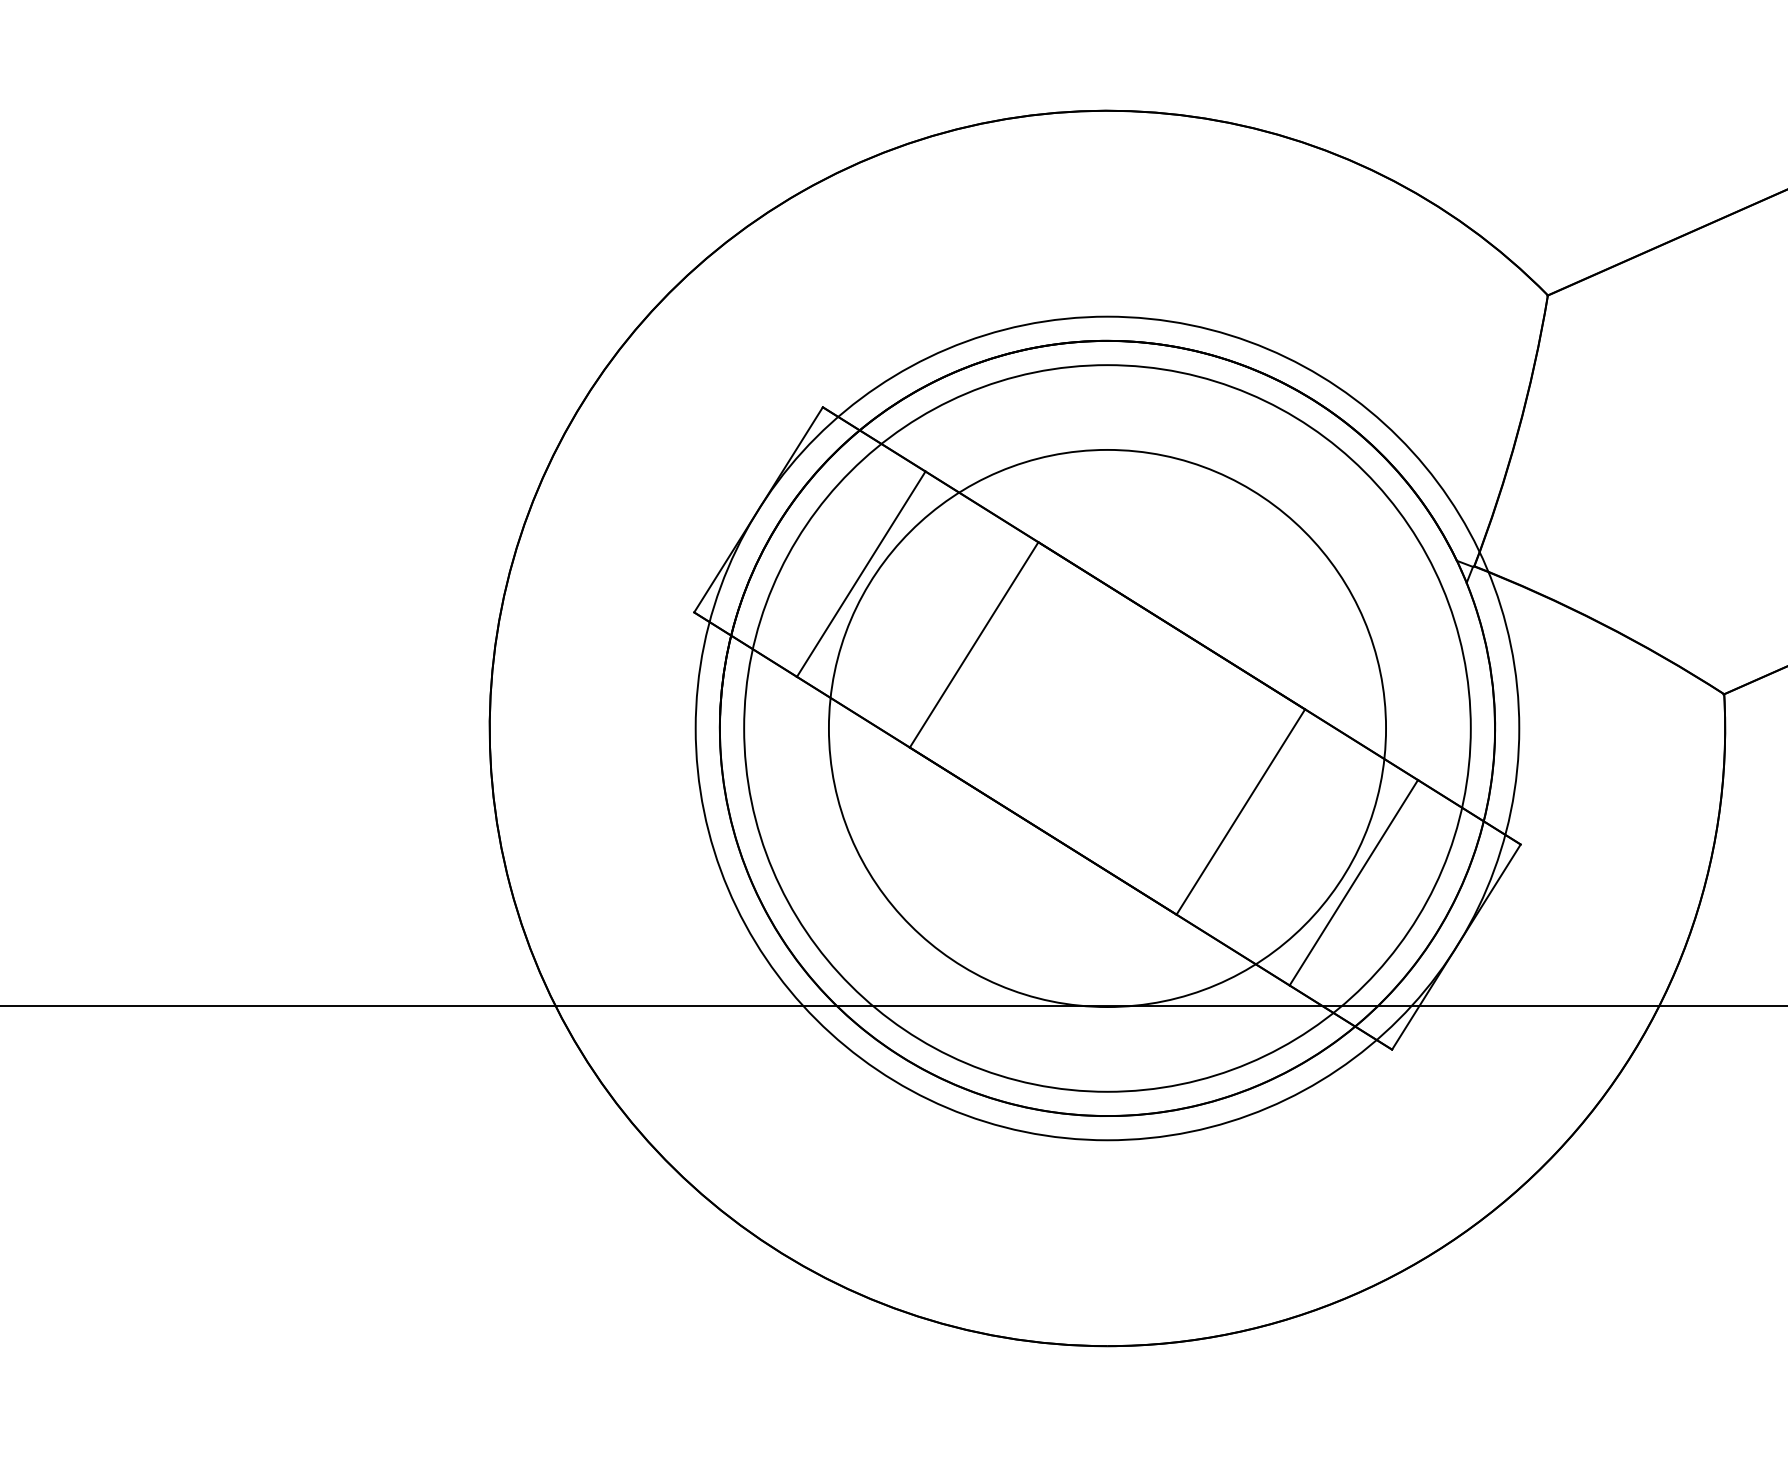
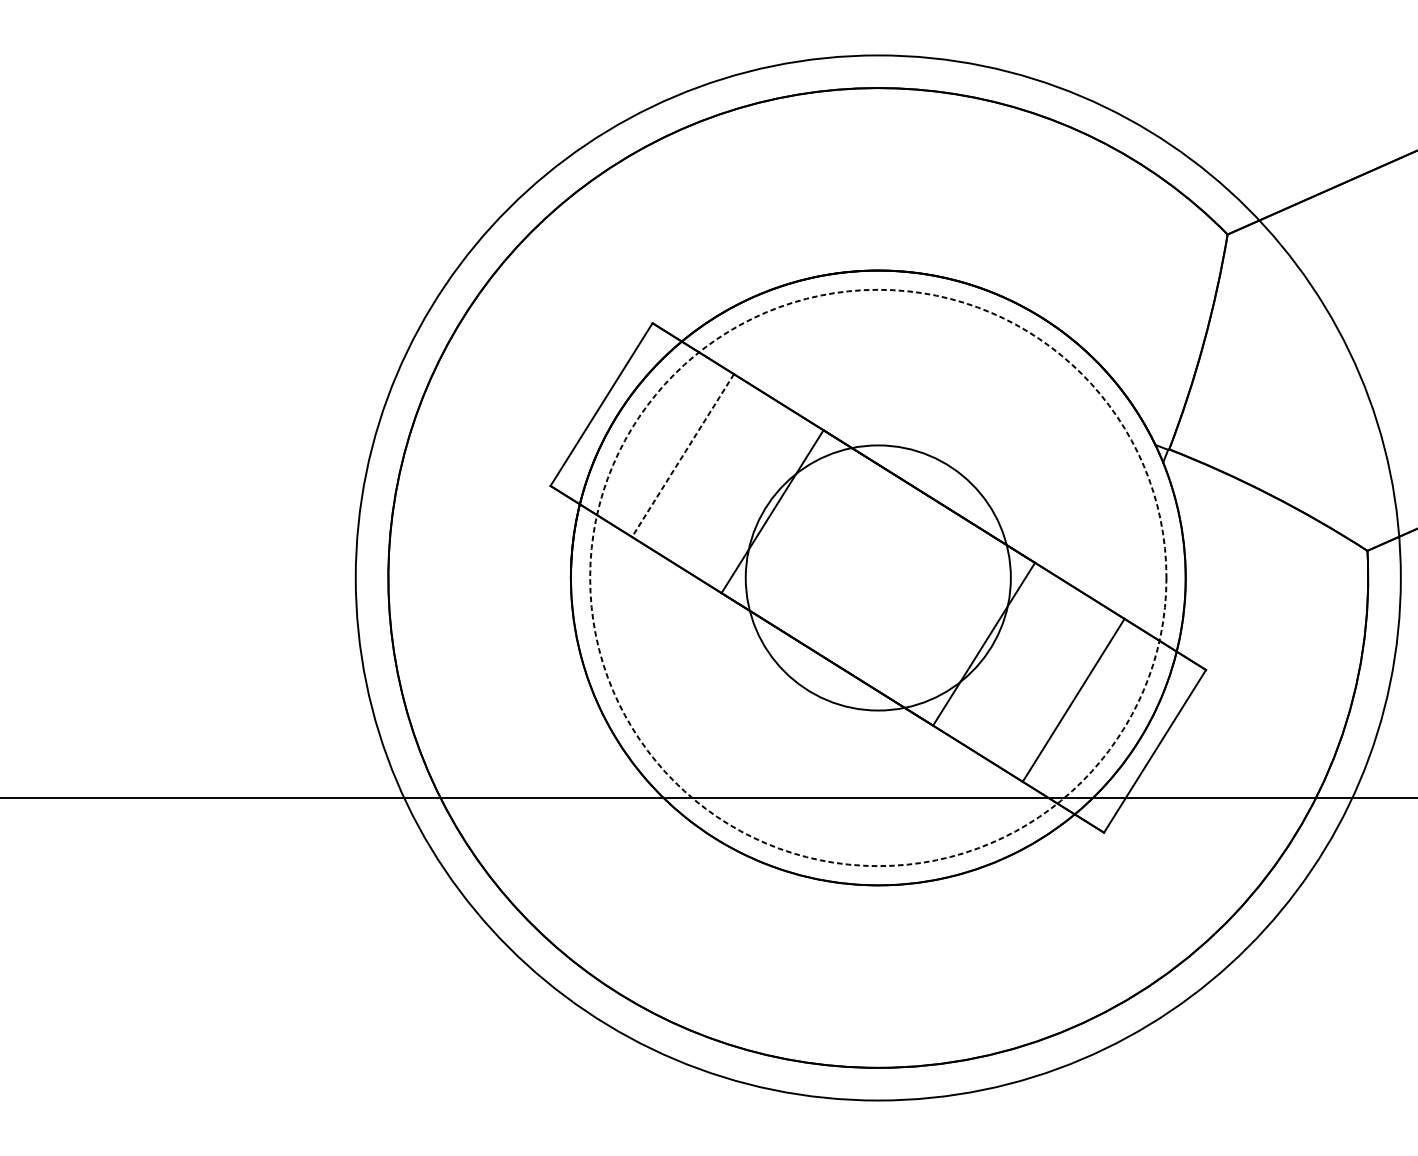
line: (861, 574) -> (683, 455), solid -> dashed
circle: (1107, 728) -> (878, 578), size x0.6
circle: (1107, 728) -> (878, 578), size x1.6
circle: (1107, 728) -> (878, 578), solid -> dashed

